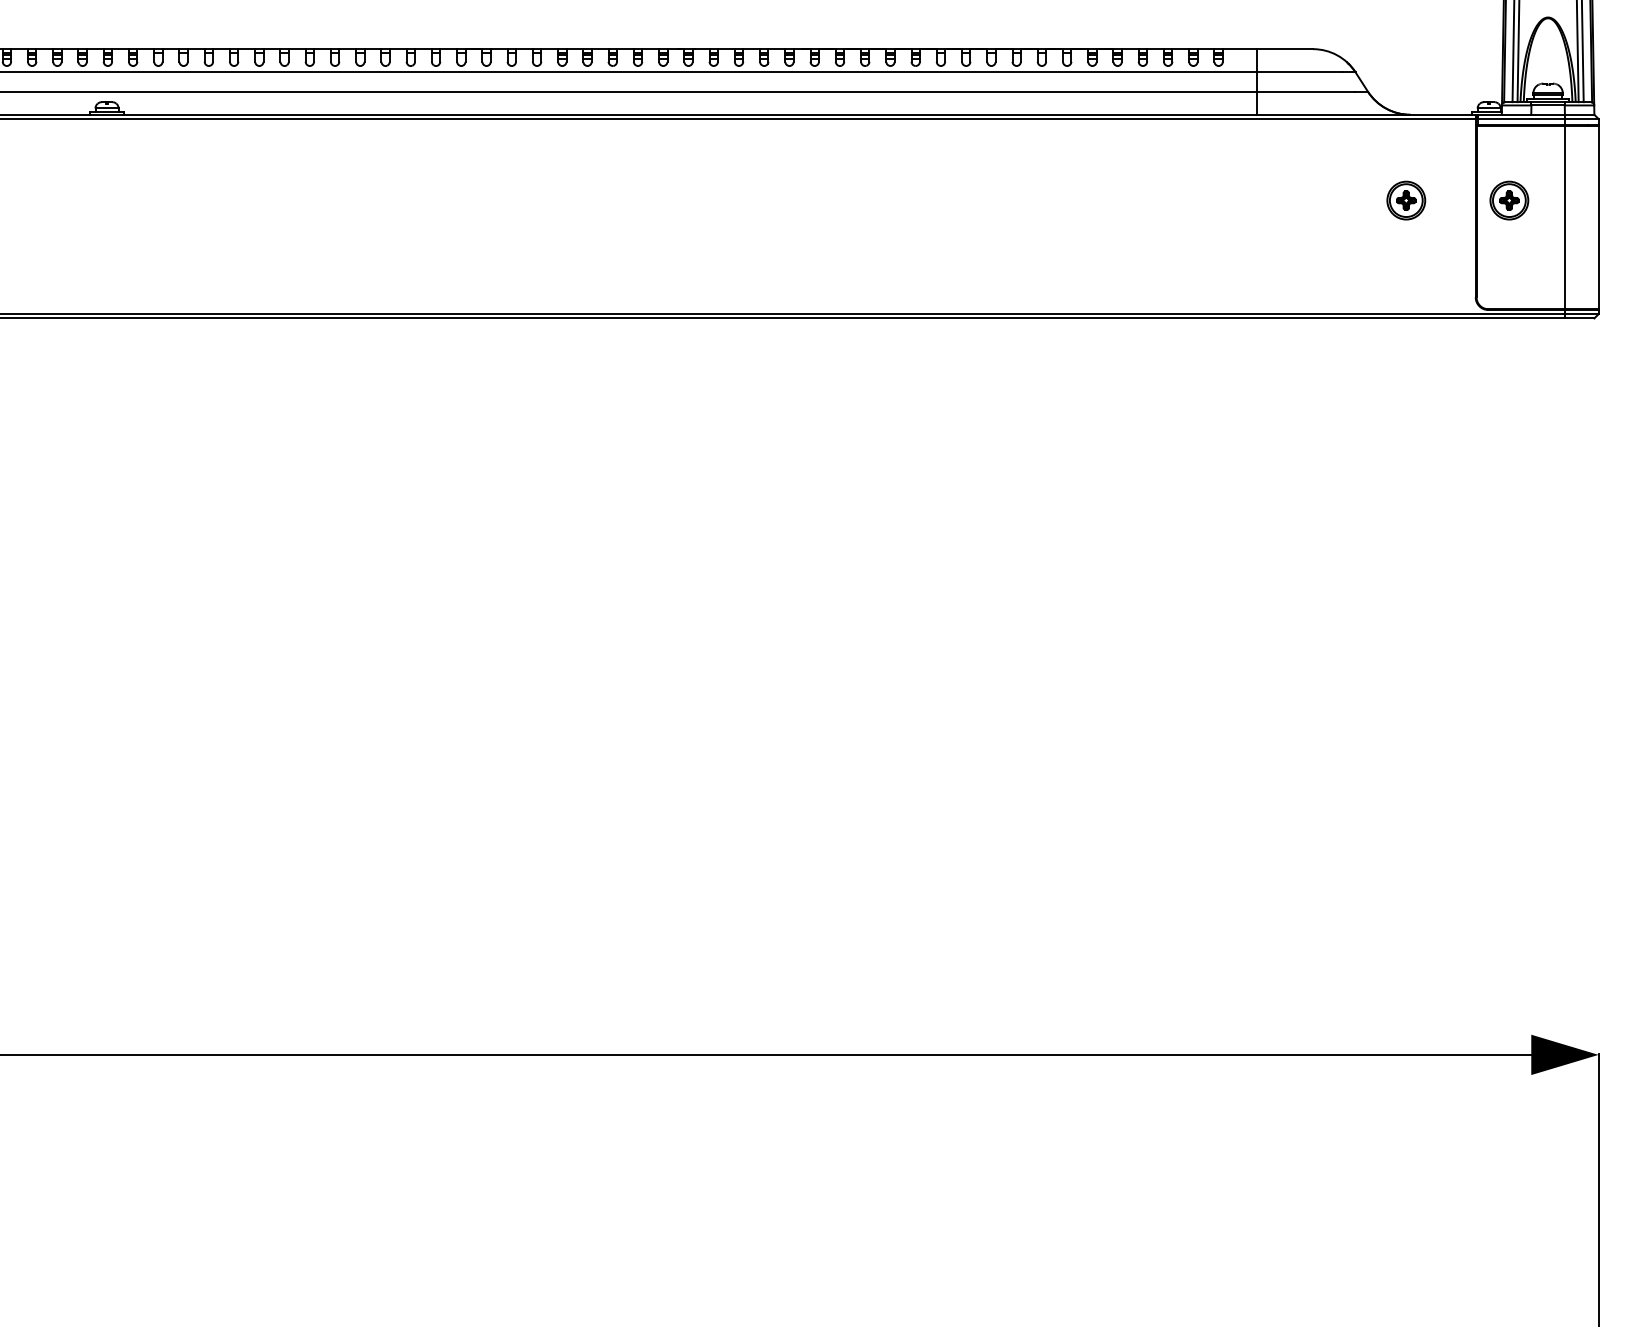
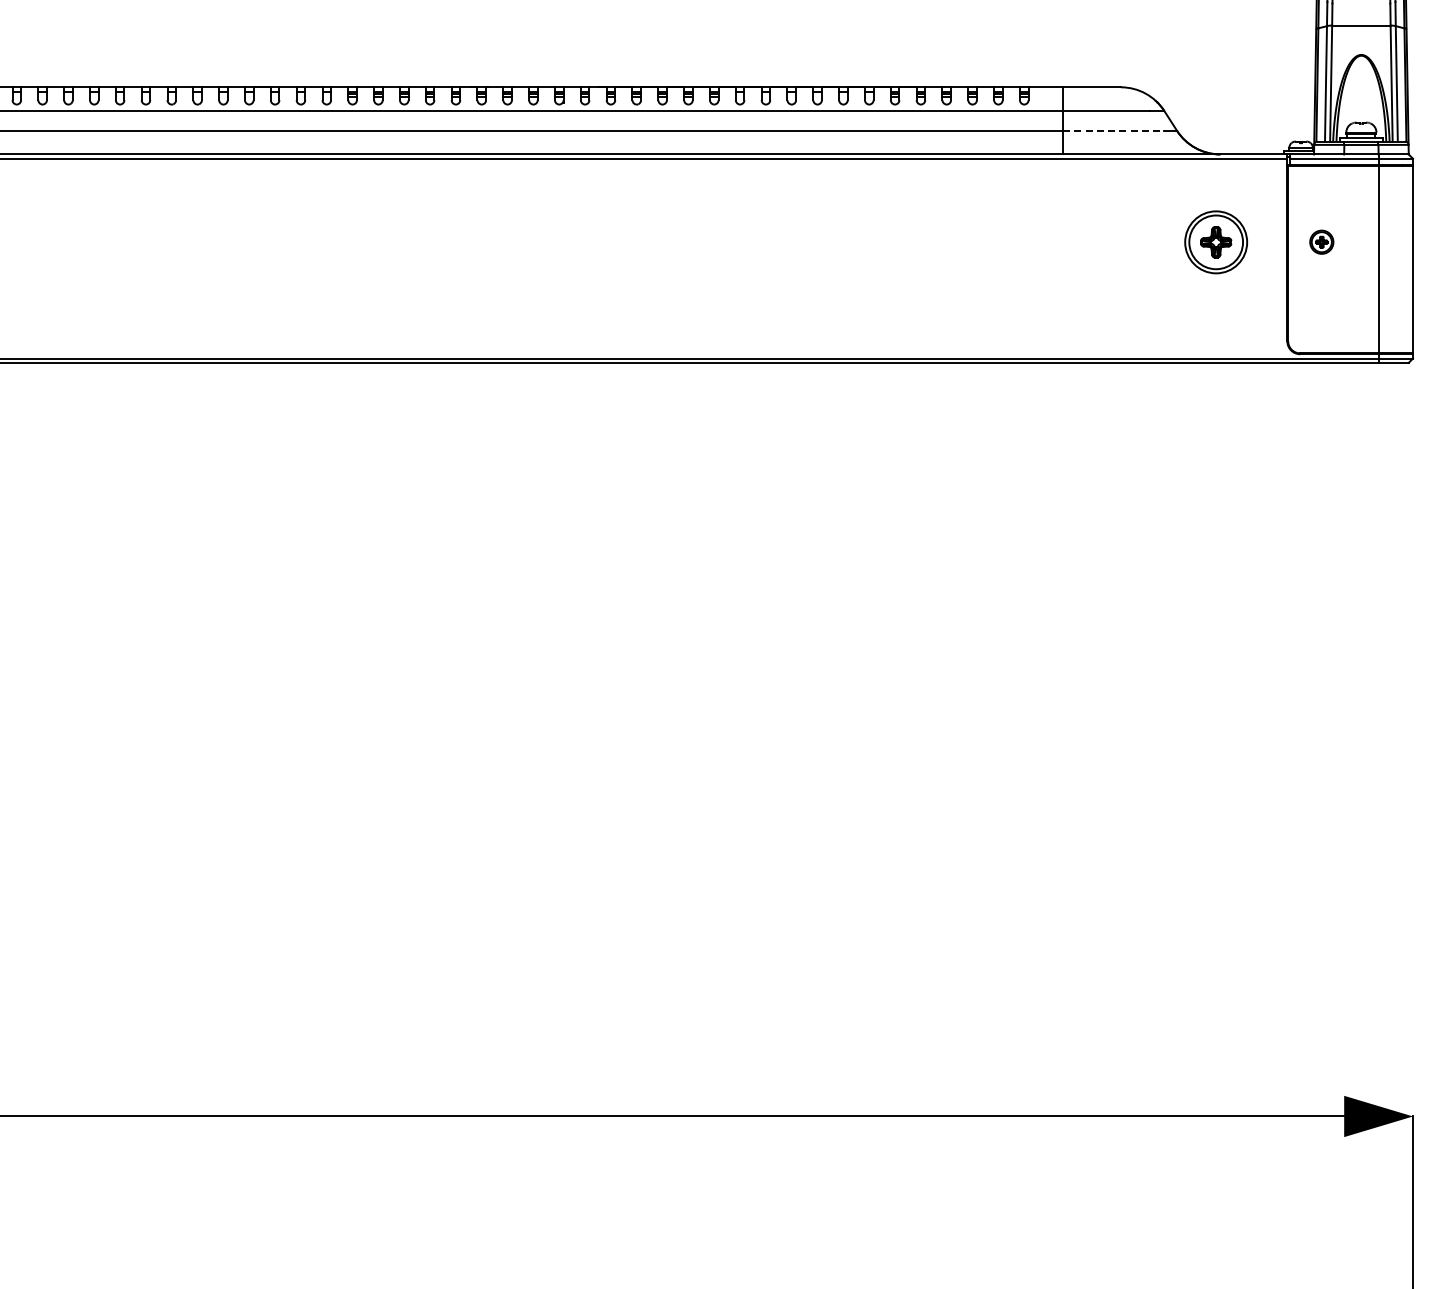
line: (1306, 91) -> (1114, 130), solid -> dashed
part: (1406, 200) -> (1216, 242), size x1.6
part: (1509, 200) -> (1321, 242), size x0.6

